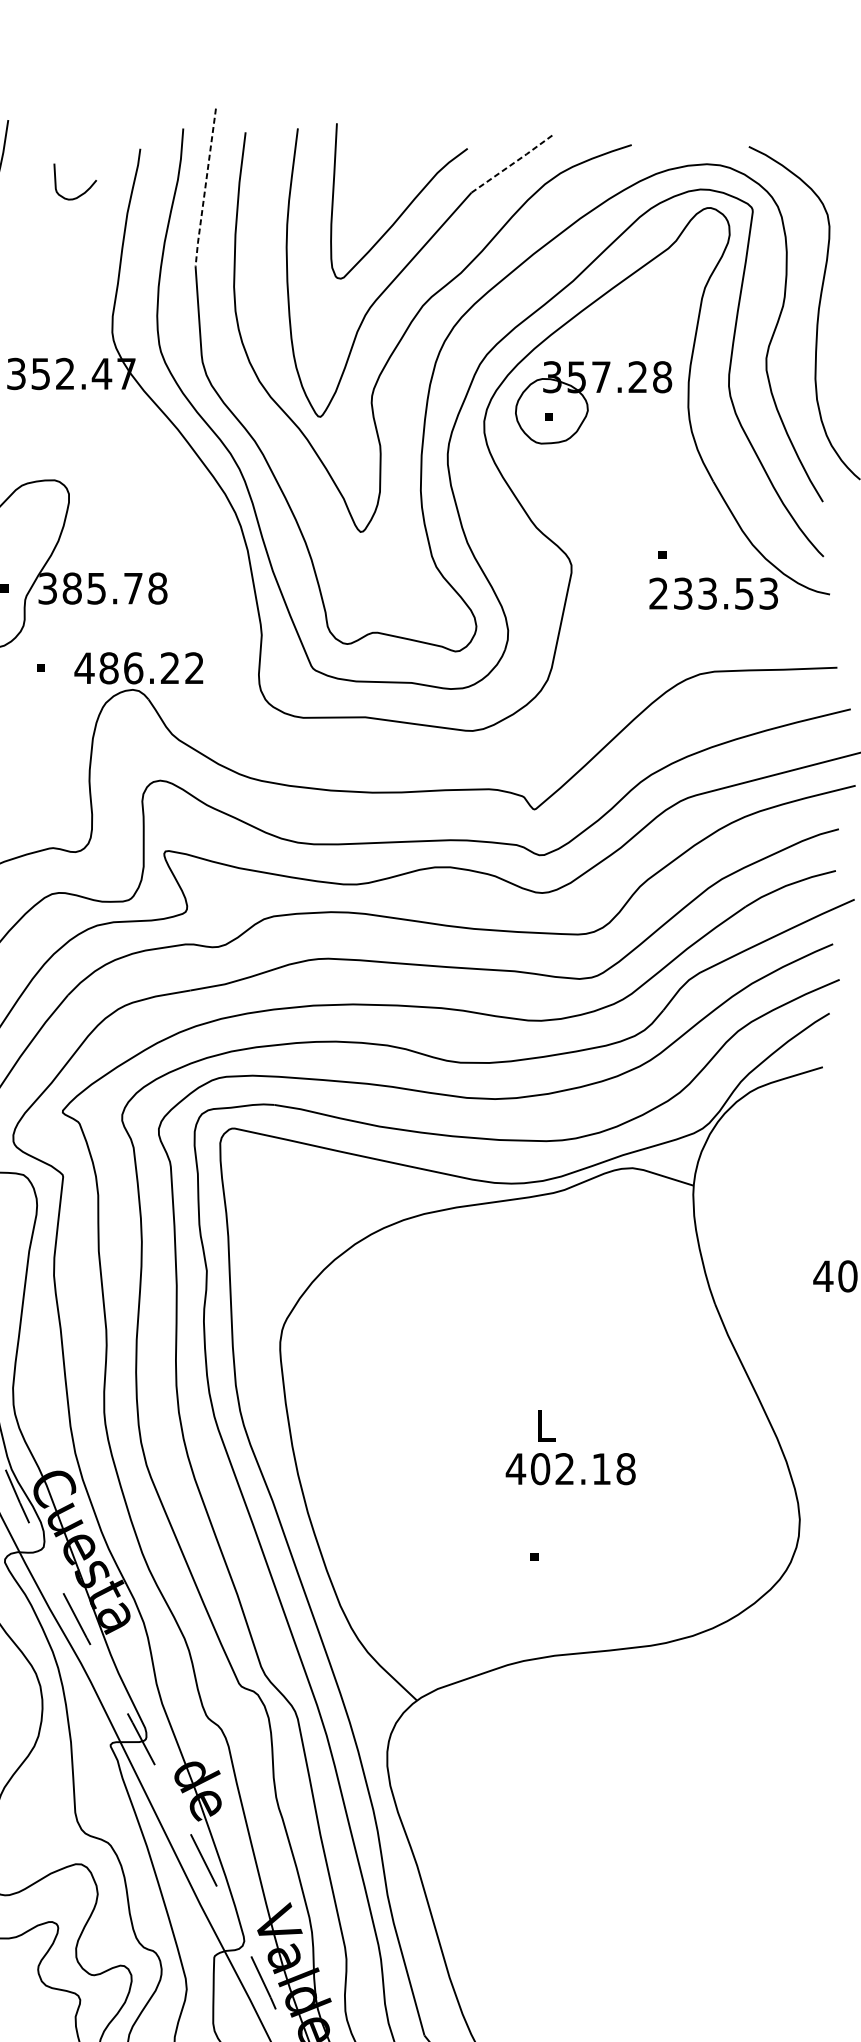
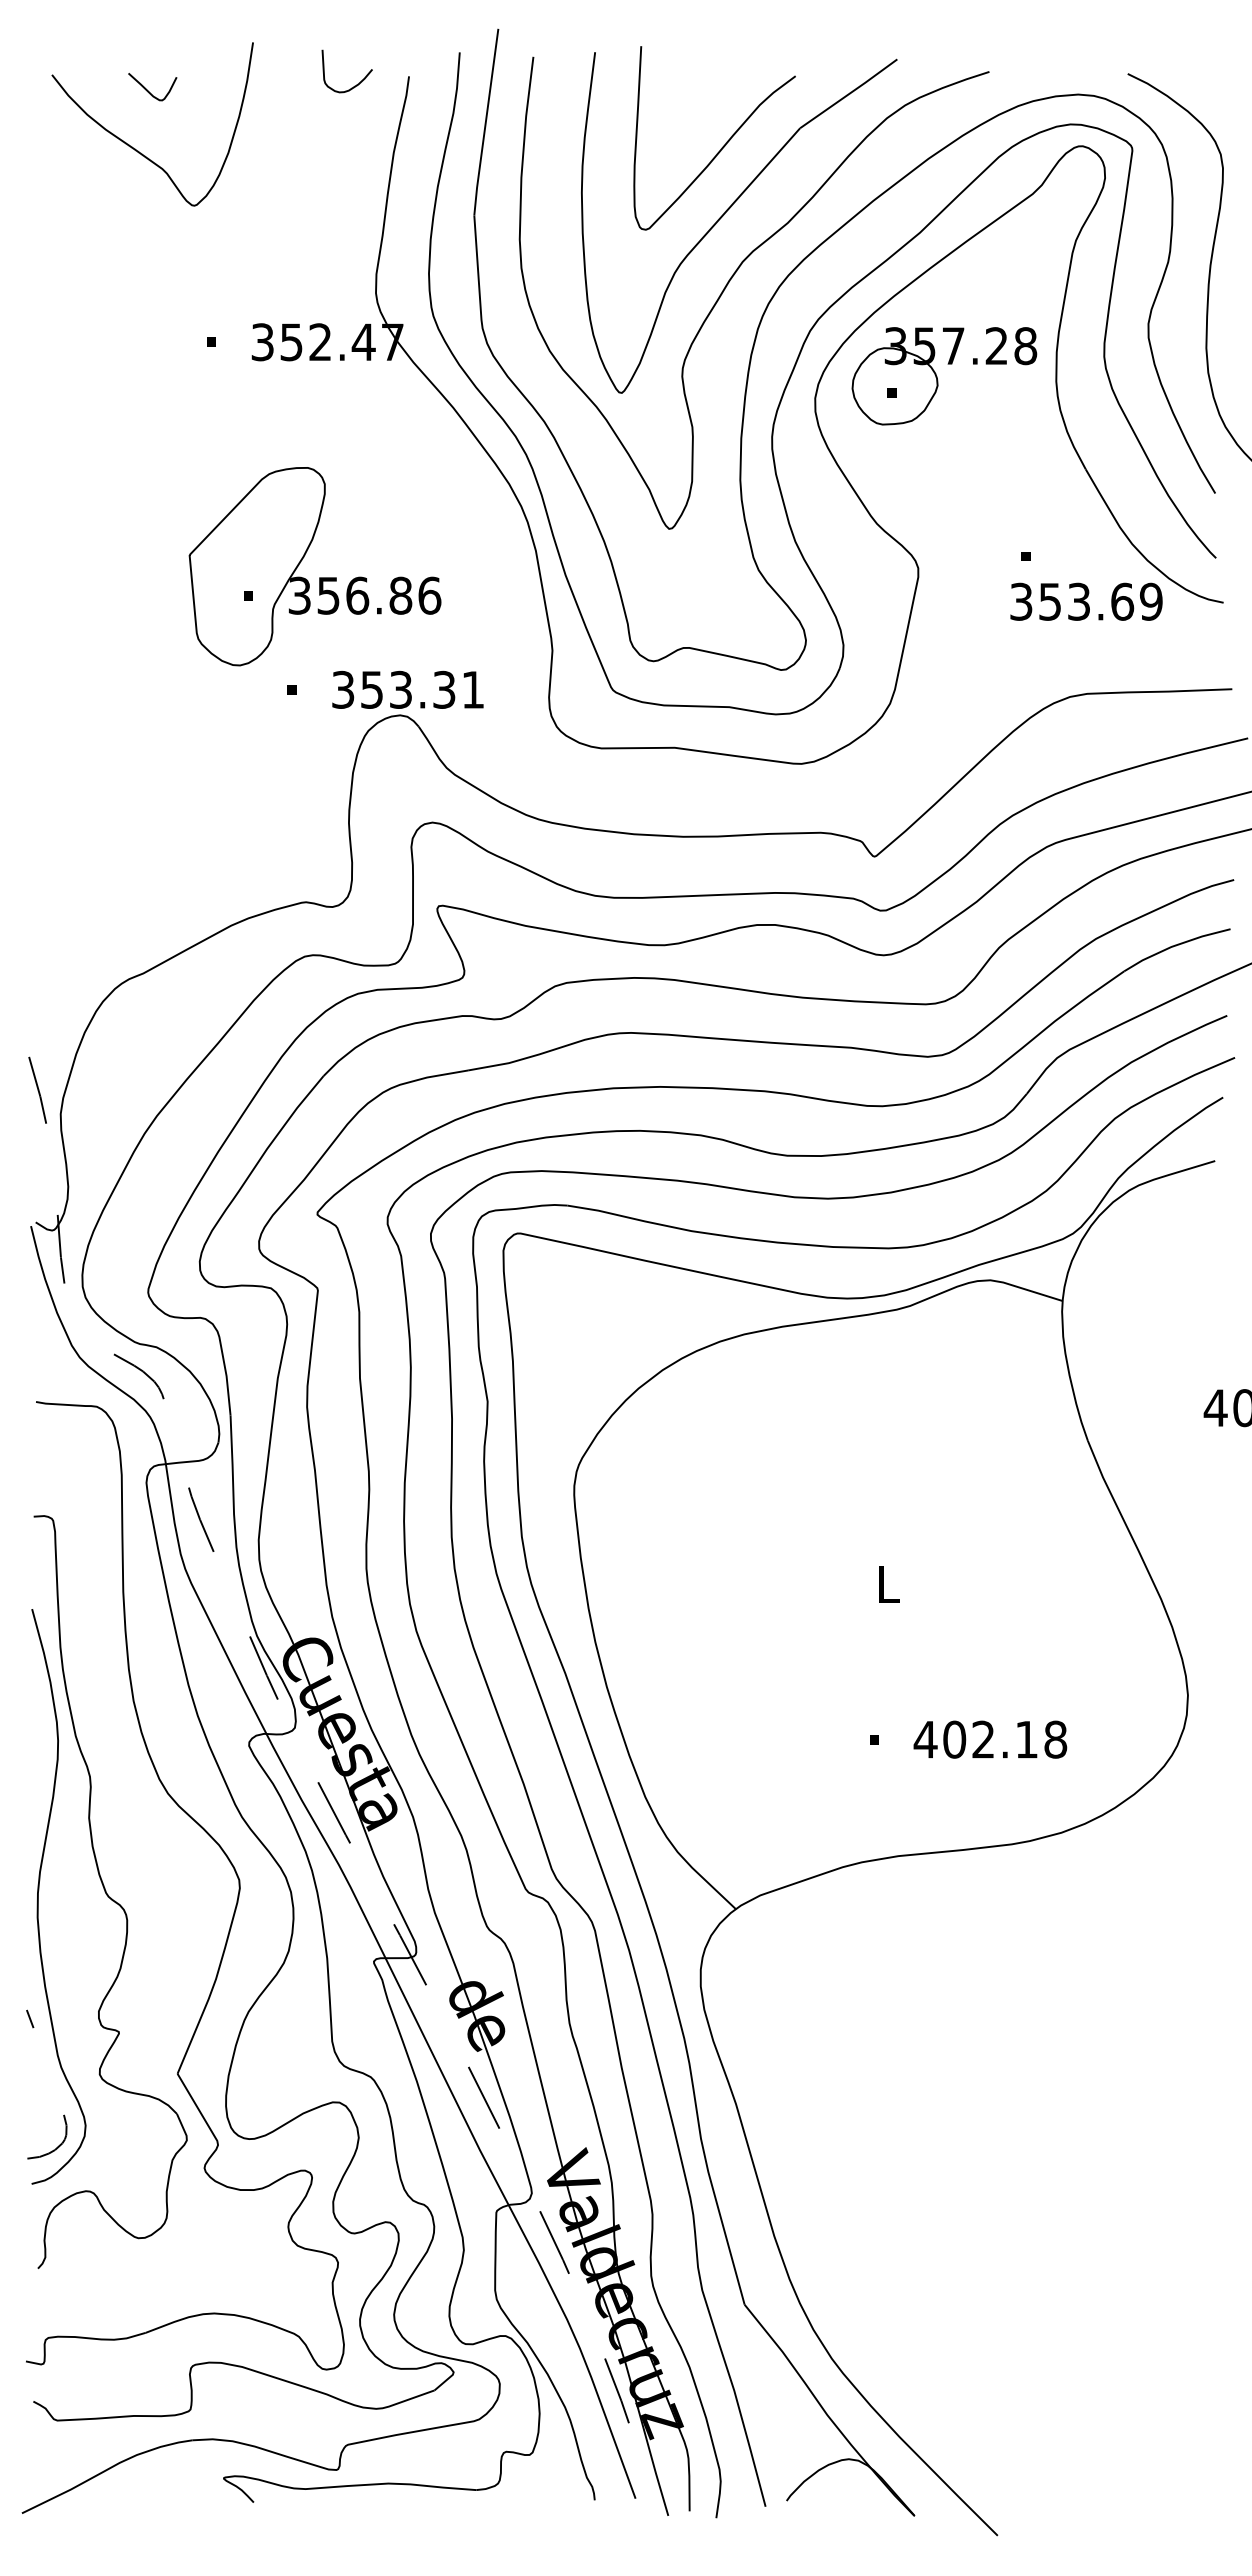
line: (513, 164) -> (849, 94), dashed -> solid
line: (205, 189) -> (485, 124), dashed -> solid
curve: (81, 193) -> (354, 85), moved
text: (115, 588) -> (379, 595), 385.78 -> 356.86
text: (713, 593) -> (1086, 601), 233.53 -> 353.69
text: (139, 667) -> (407, 689), 486.22 -> 353.31
text: (570, 1468) -> (990, 1739), moved

